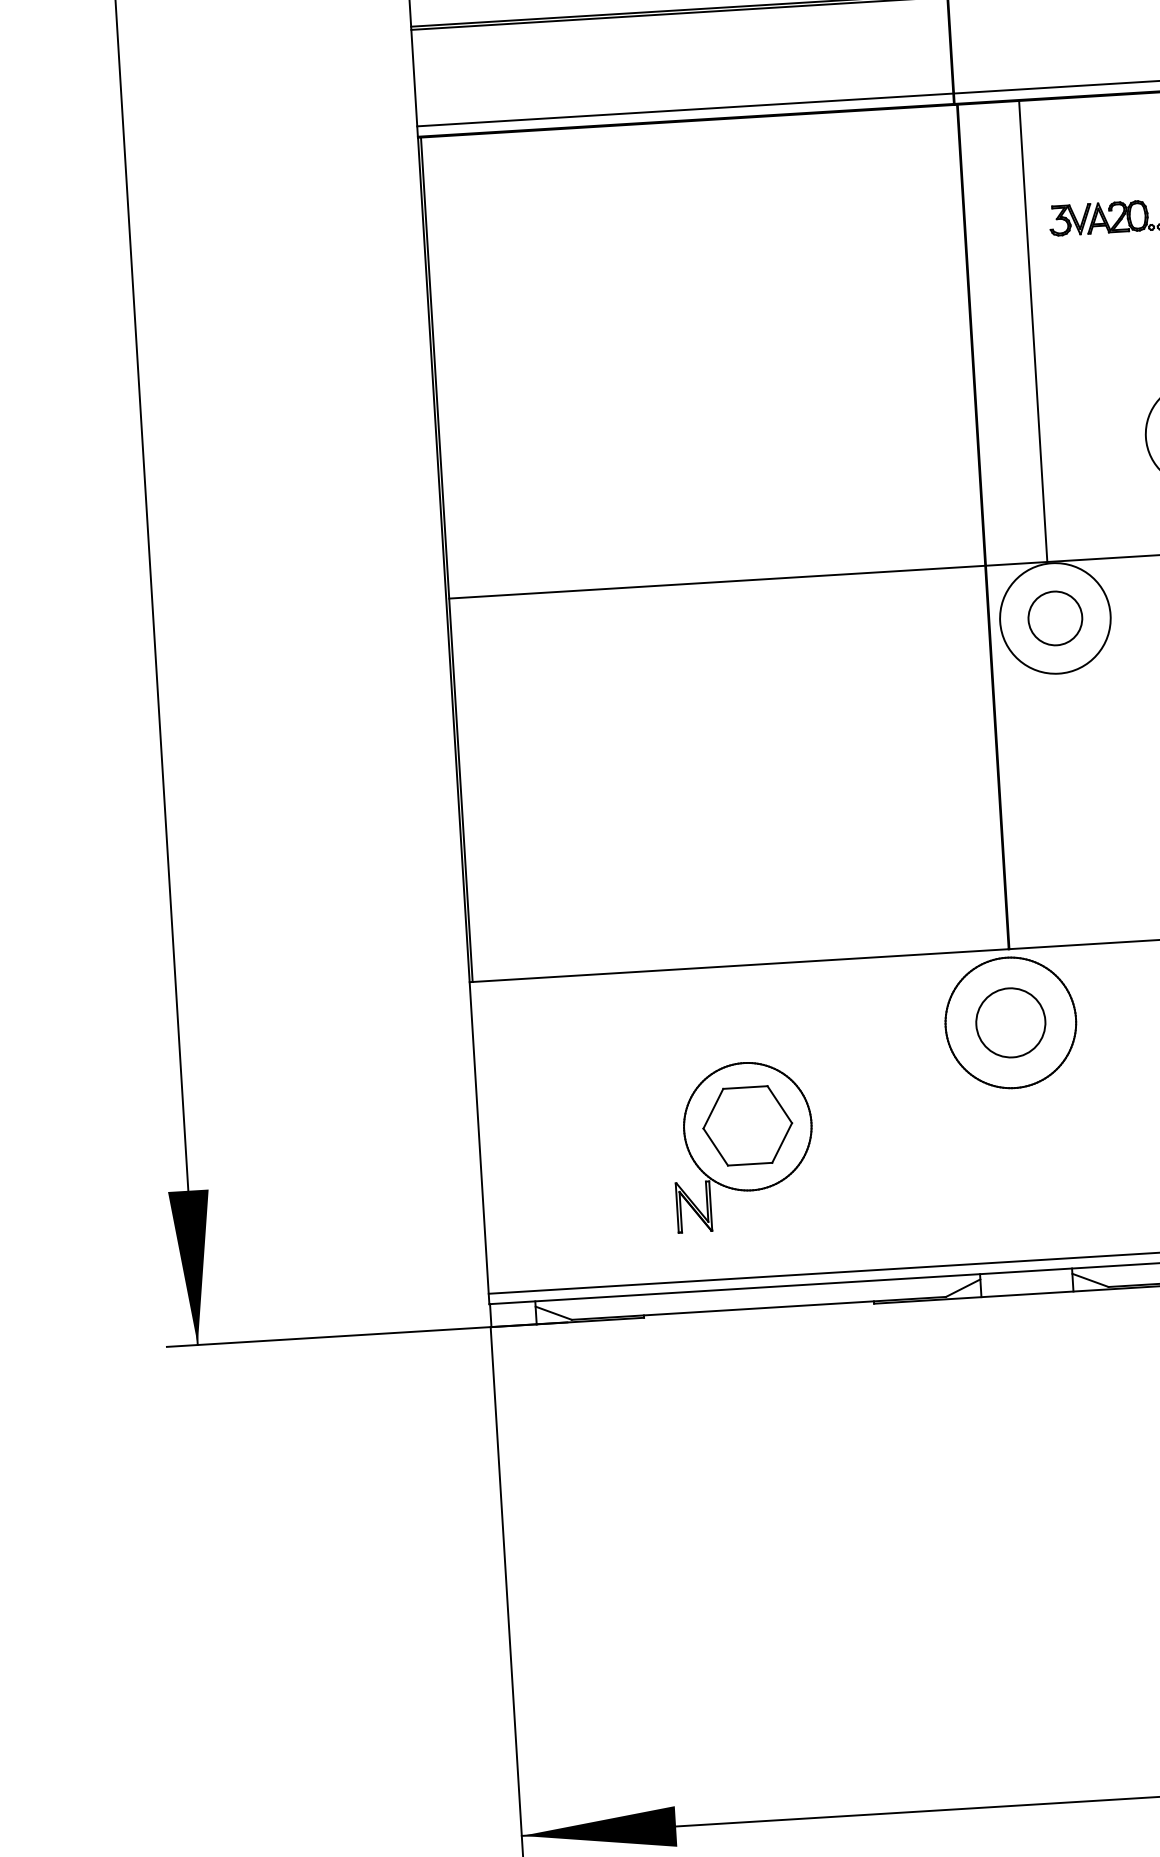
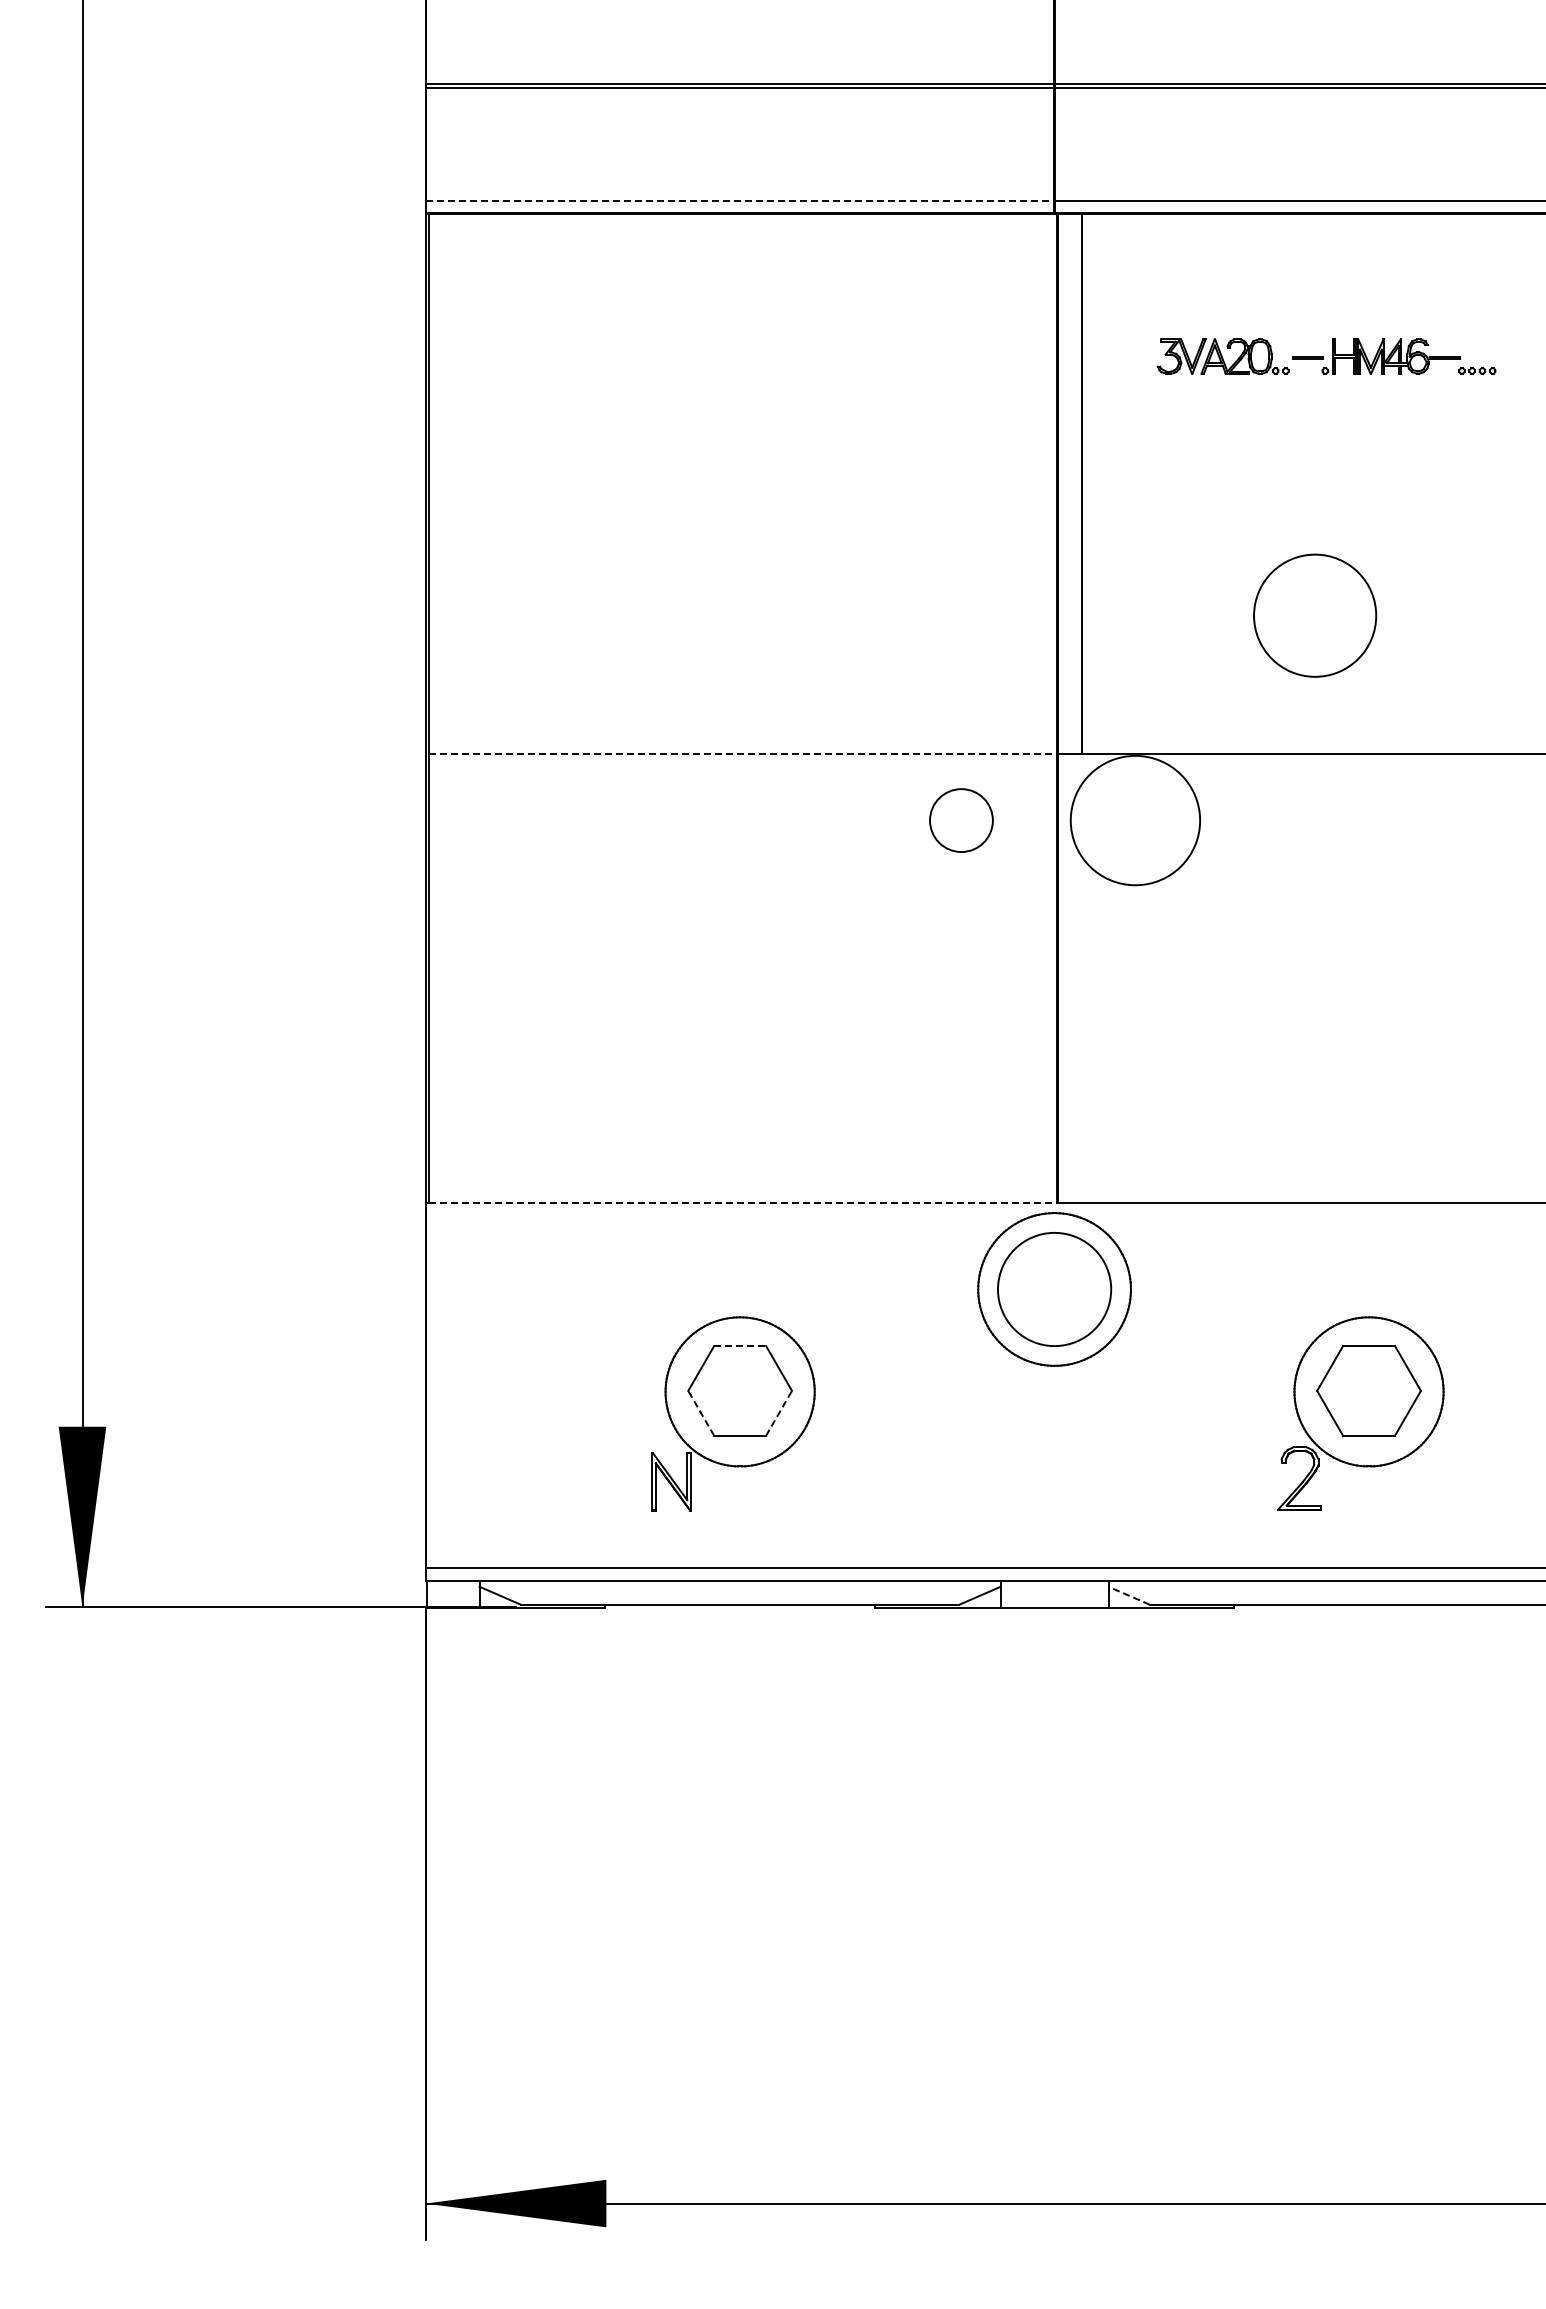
line: (685, 109) -> (740, 200), solid -> dashed
line: (1033, 331) -> (1082, 483), moved
line: (717, 582) -> (743, 754), solid -> dashed
circle: (1055, 618) -> (961, 820), moved
line: (740, 965) -> (743, 1203), solid -> dashed
circle: (1010, 1022) -> (1054, 1289), size x1.4
line: (745, 1087) -> (740, 1345), solid -> dashed
line: (782, 1143) -> (779, 1413), solid -> dashed
line: (715, 1147) -> (701, 1413), solid -> dashed
line: (1090, 1280) -> (1129, 1595), solid -> dashed

